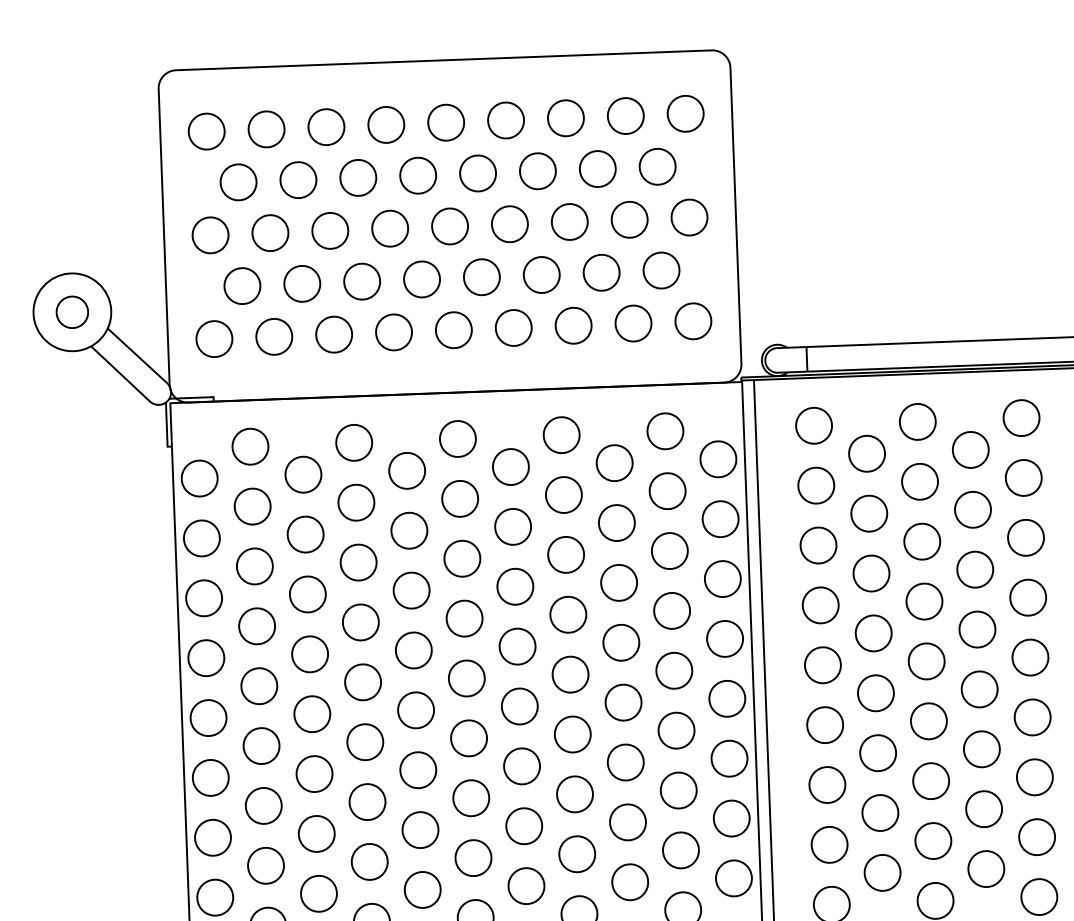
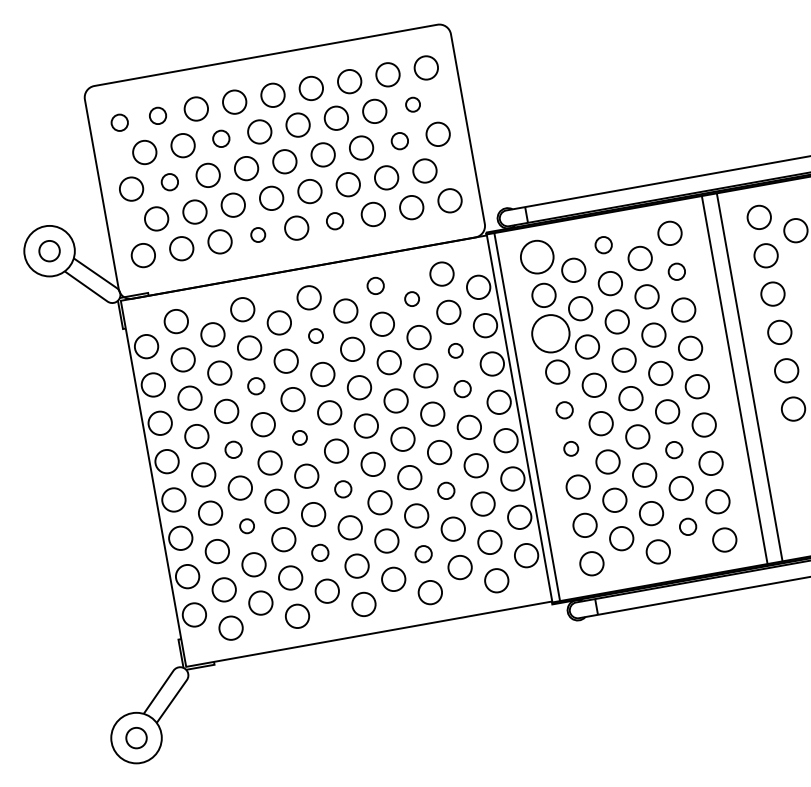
circle: (265, 128) -> (157, 115), size x0.7
circle: (206, 131) -> (119, 122), size x0.7
circle: (656, 166) -> (412, 104), size x0.6
circle: (356, 177) -> (220, 138), size x0.7
circle: (629, 218) -> (399, 140), size x0.7
circle: (270, 231) -> (169, 181), size x0.7
circle: (513, 326) -> (334, 220), size x0.7
circle: (392, 331) -> (257, 234), size x0.6
circle: (917, 420) -> (603, 244), size x0.7
circle: (813, 424) -> (536, 256), size x1.4
circle: (561, 434) -> (375, 285), size x0.7
circle: (613, 461) -> (411, 298), size x0.6
circle: (1023, 477) -> (676, 271), size x0.7
circle: (459, 497) -> (315, 335), size x0.6
circle: (818, 545) -> (550, 333), size x1.6
circle: (669, 550) -> (455, 350), size x0.6
circle: (357, 561) -> (255, 385), size x0.7
circle: (672, 609) -> (462, 388), size x0.7
circle: (413, 649) -> (299, 437), size x0.6
circle: (310, 653) -> (233, 449), size x0.7
circle: (823, 663) -> (564, 409), size x0.7
circle: (823, 724) -> (570, 448), size x0.6
circle: (467, 736) -> (342, 488), size x0.7
circle: (980, 748) -> (673, 449), size x0.7
circle: (624, 761) -> (445, 490), size x0.7
circle: (313, 772) -> (246, 525), size x0.6
circle: (419, 829) -> (319, 552), size x0.7
circle: (577, 853) -> (423, 553), size x0.7
circle: (985, 868) -> (687, 526), size x0.7

